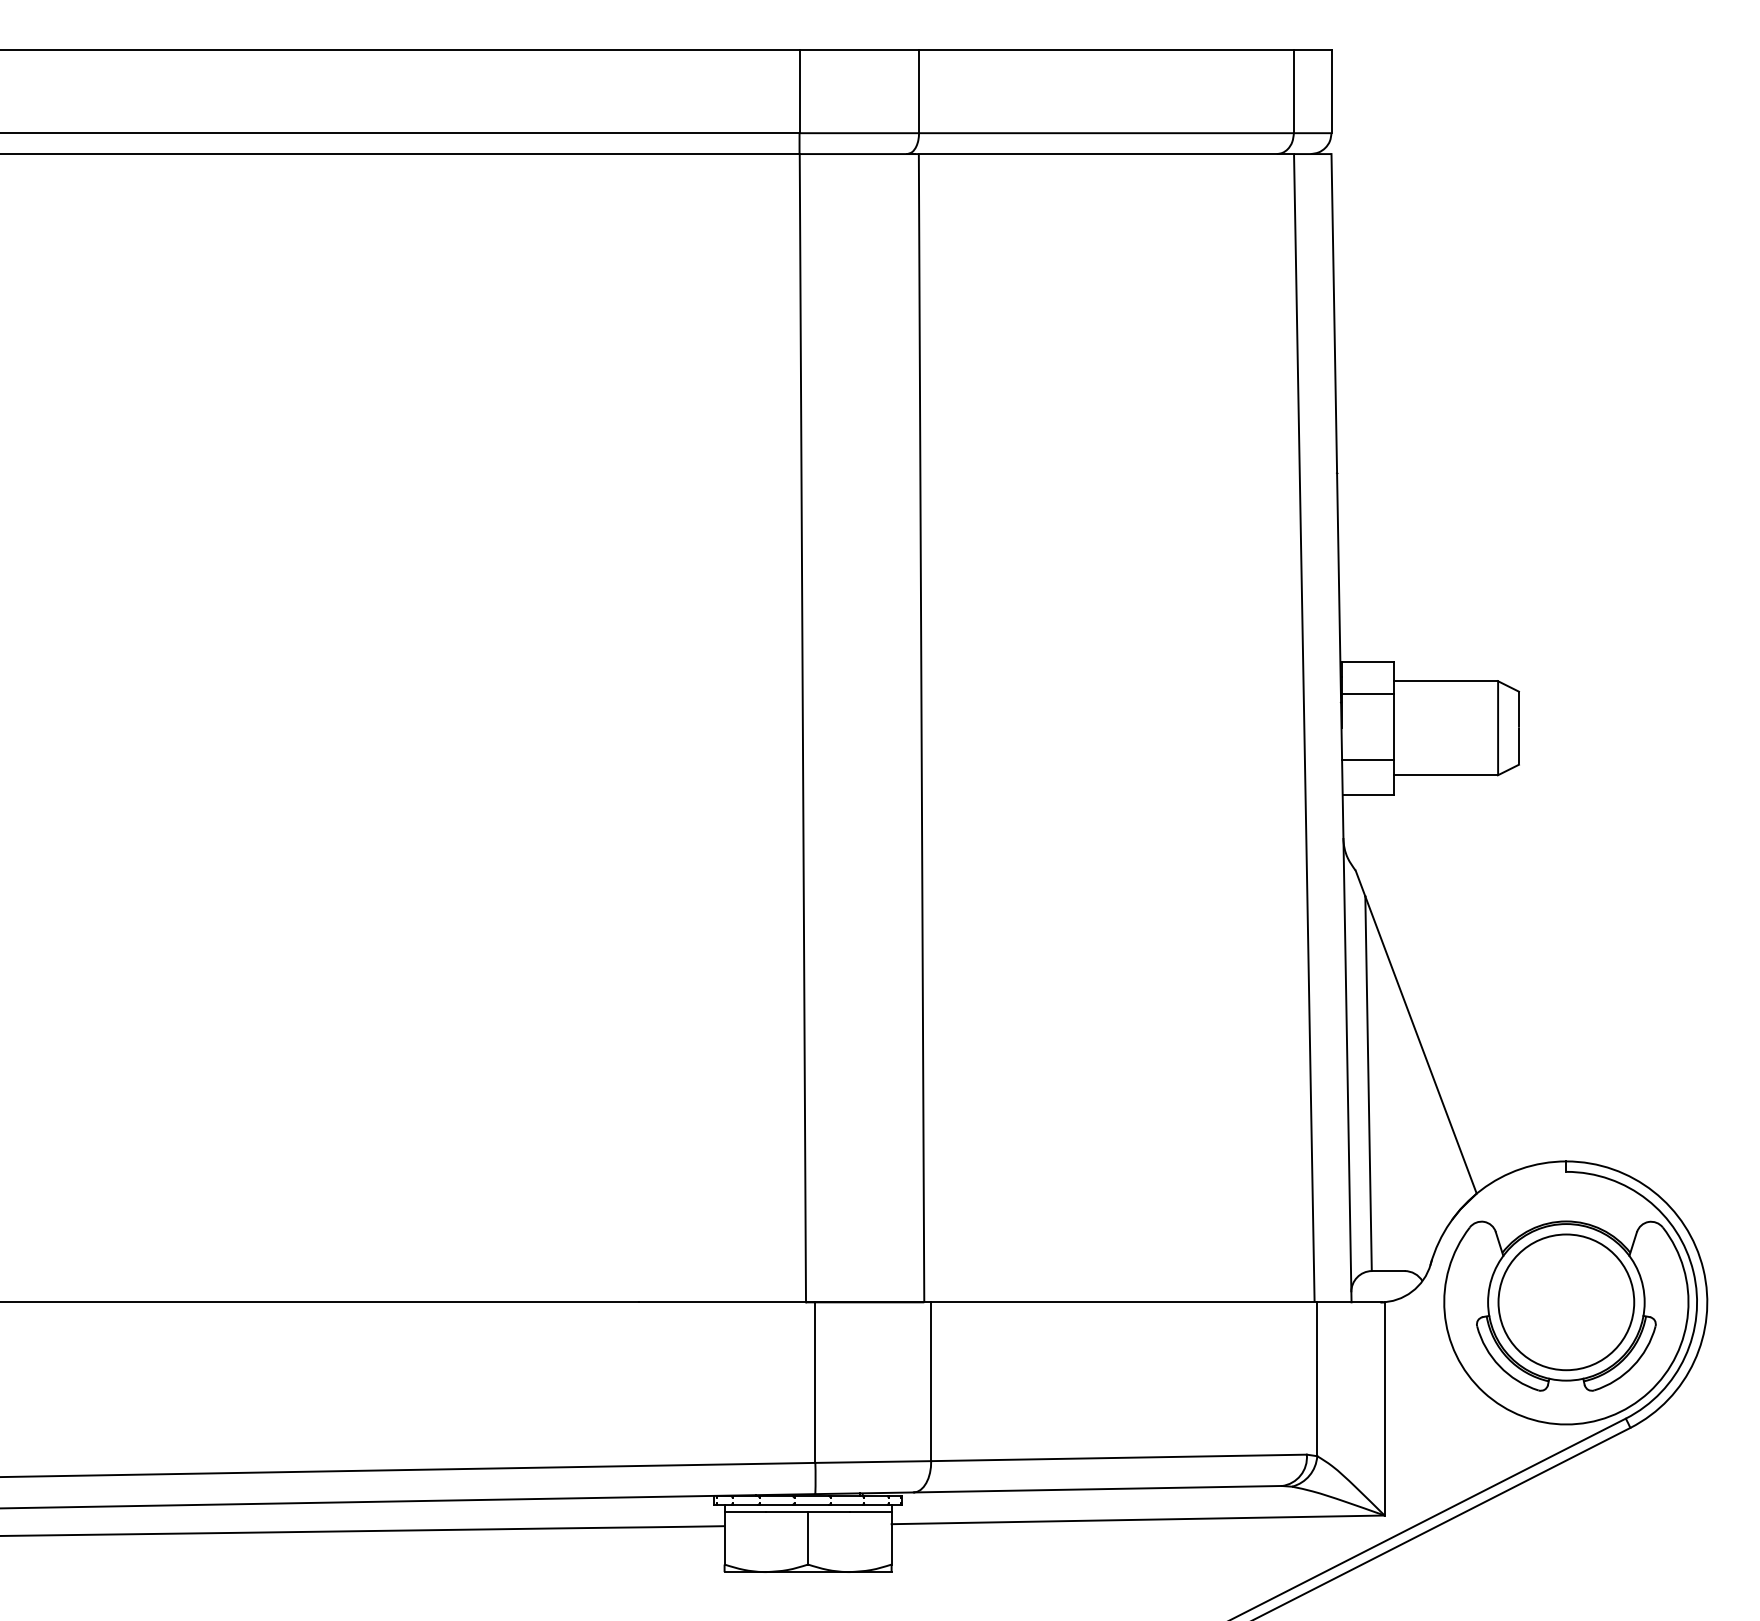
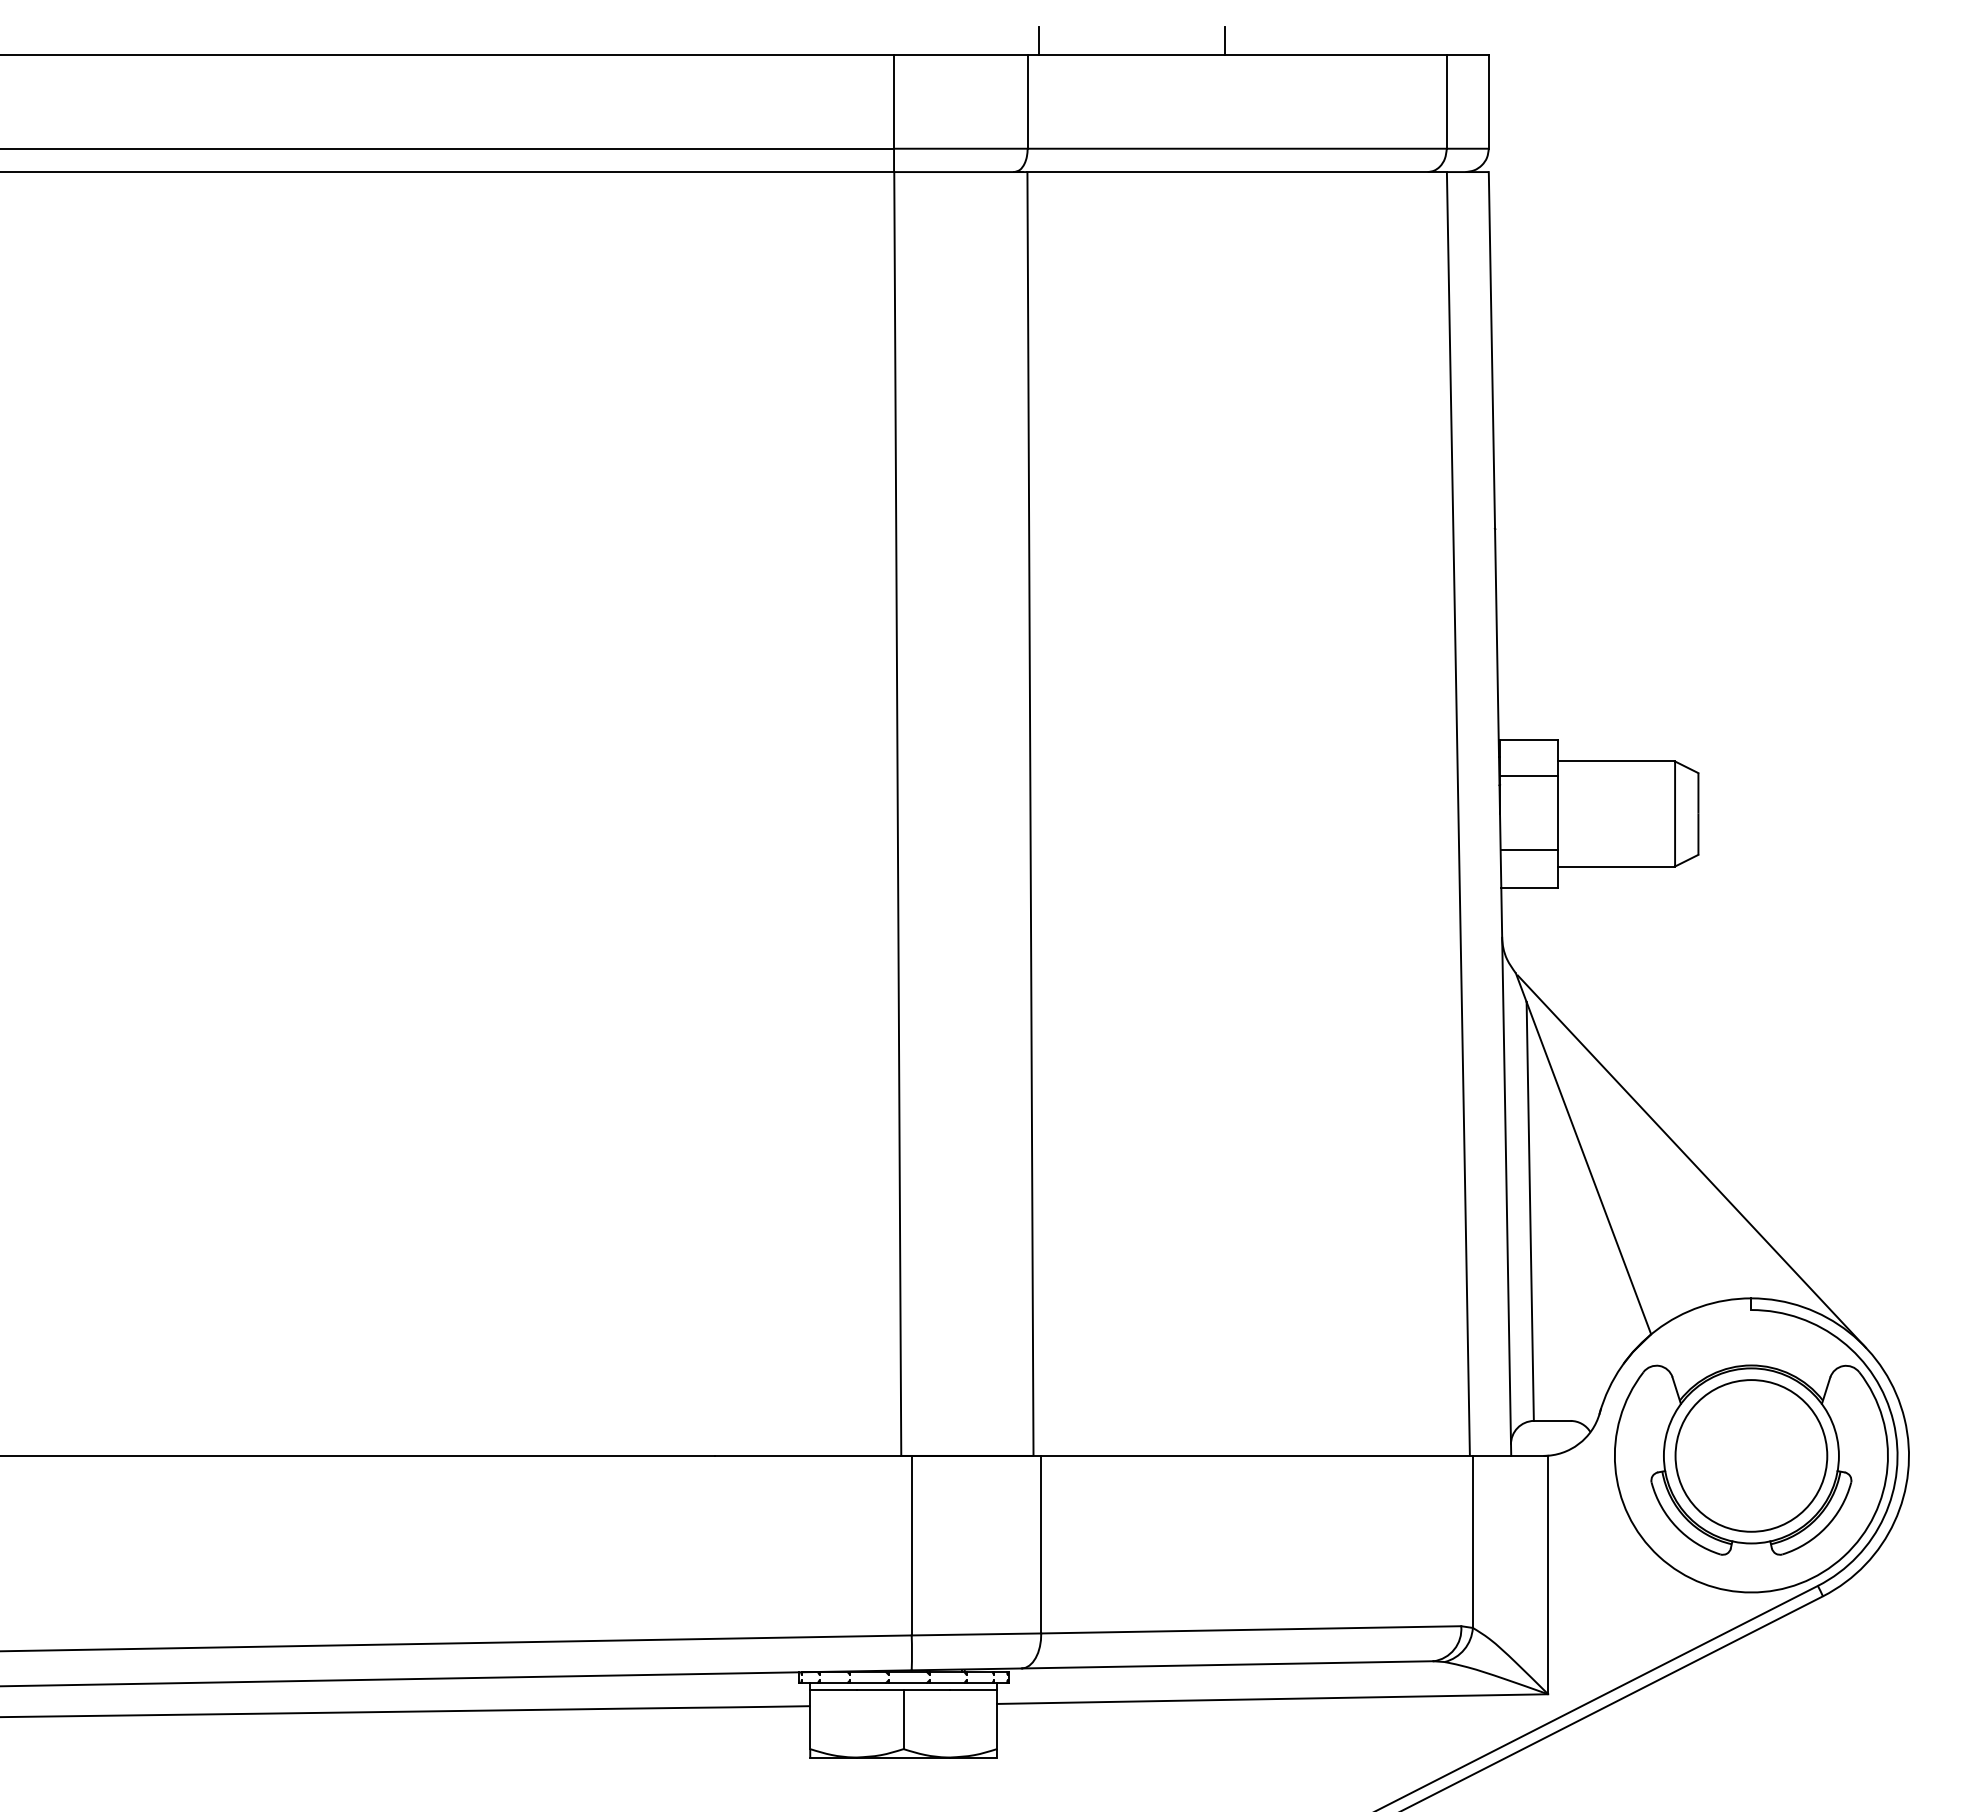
line: (928, 37) -> (1038, 41), added
line: (1095, 37) -> (1225, 41), added
line: (1512, 1039) -> (1691, 1161), added

